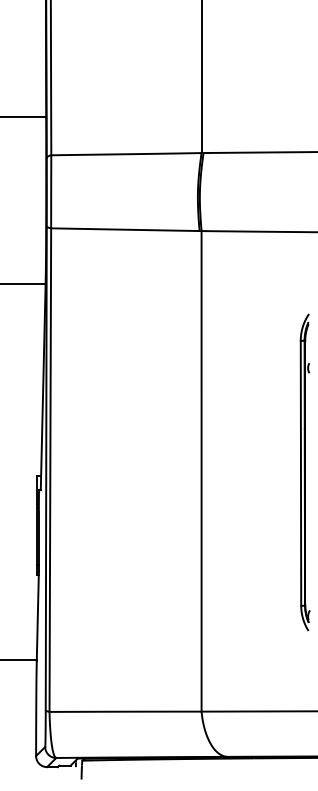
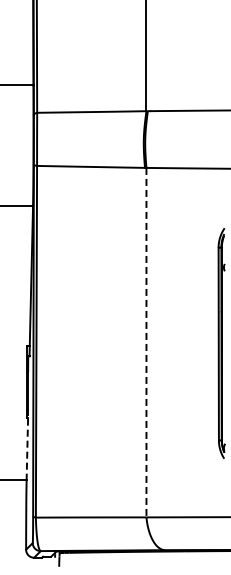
line: (201, 471) -> (146, 342), solid -> dashed
line: (37, 616) -> (27, 448), solid -> dashed

